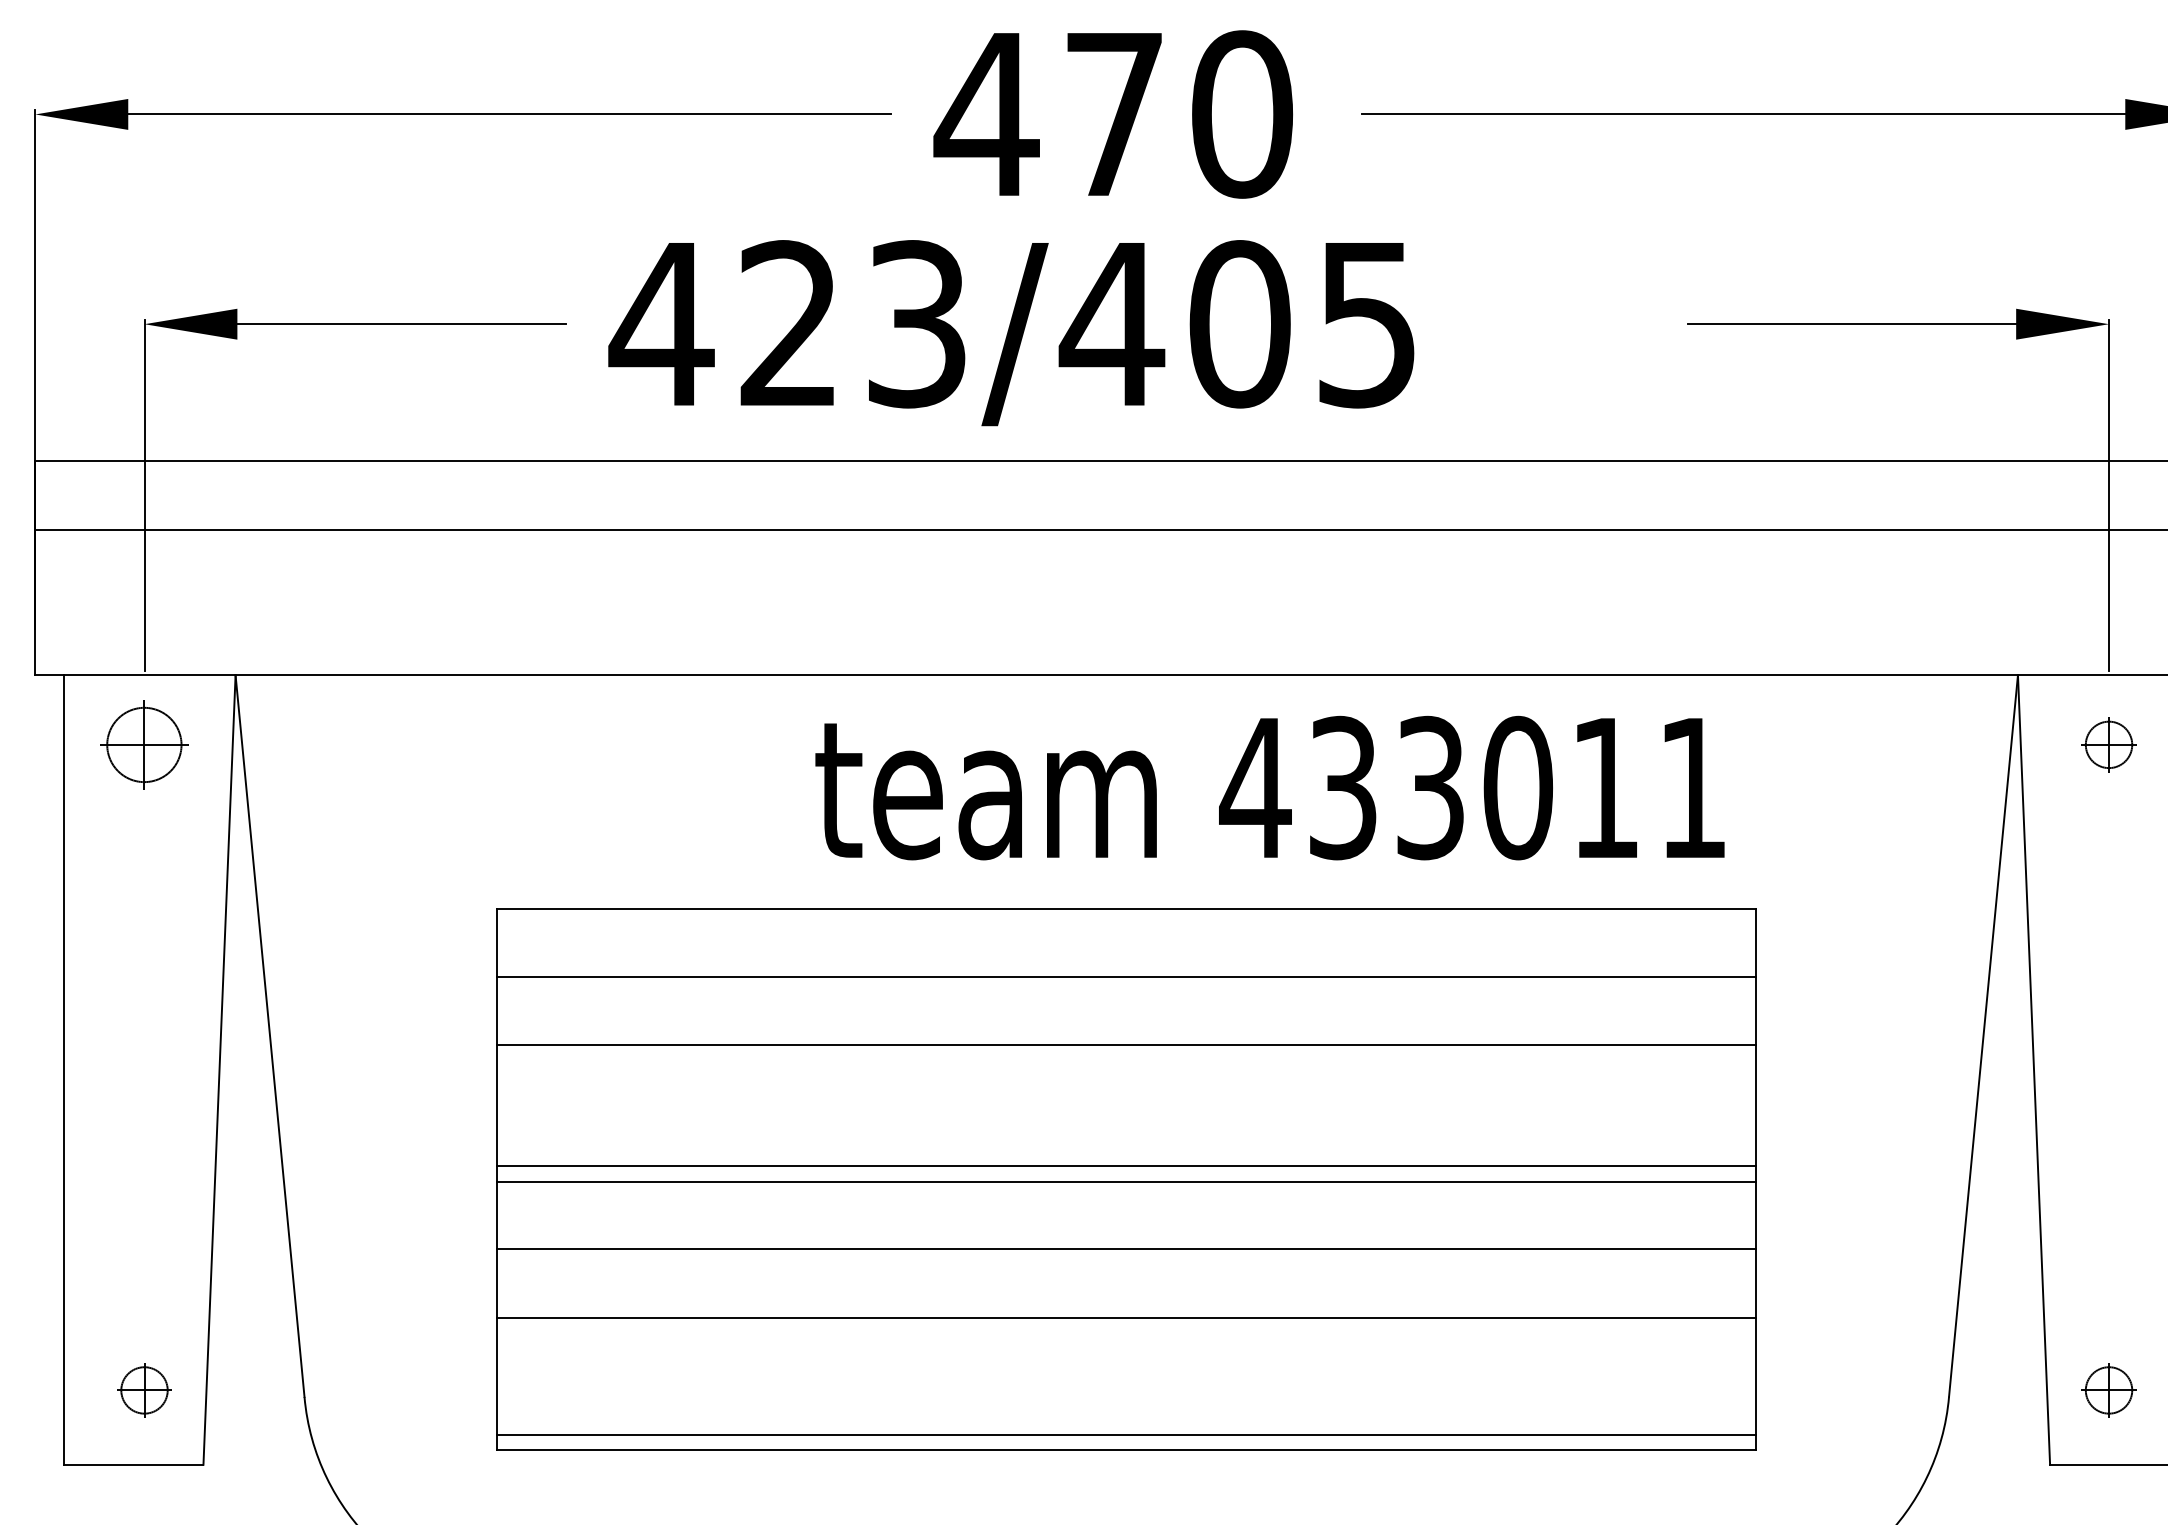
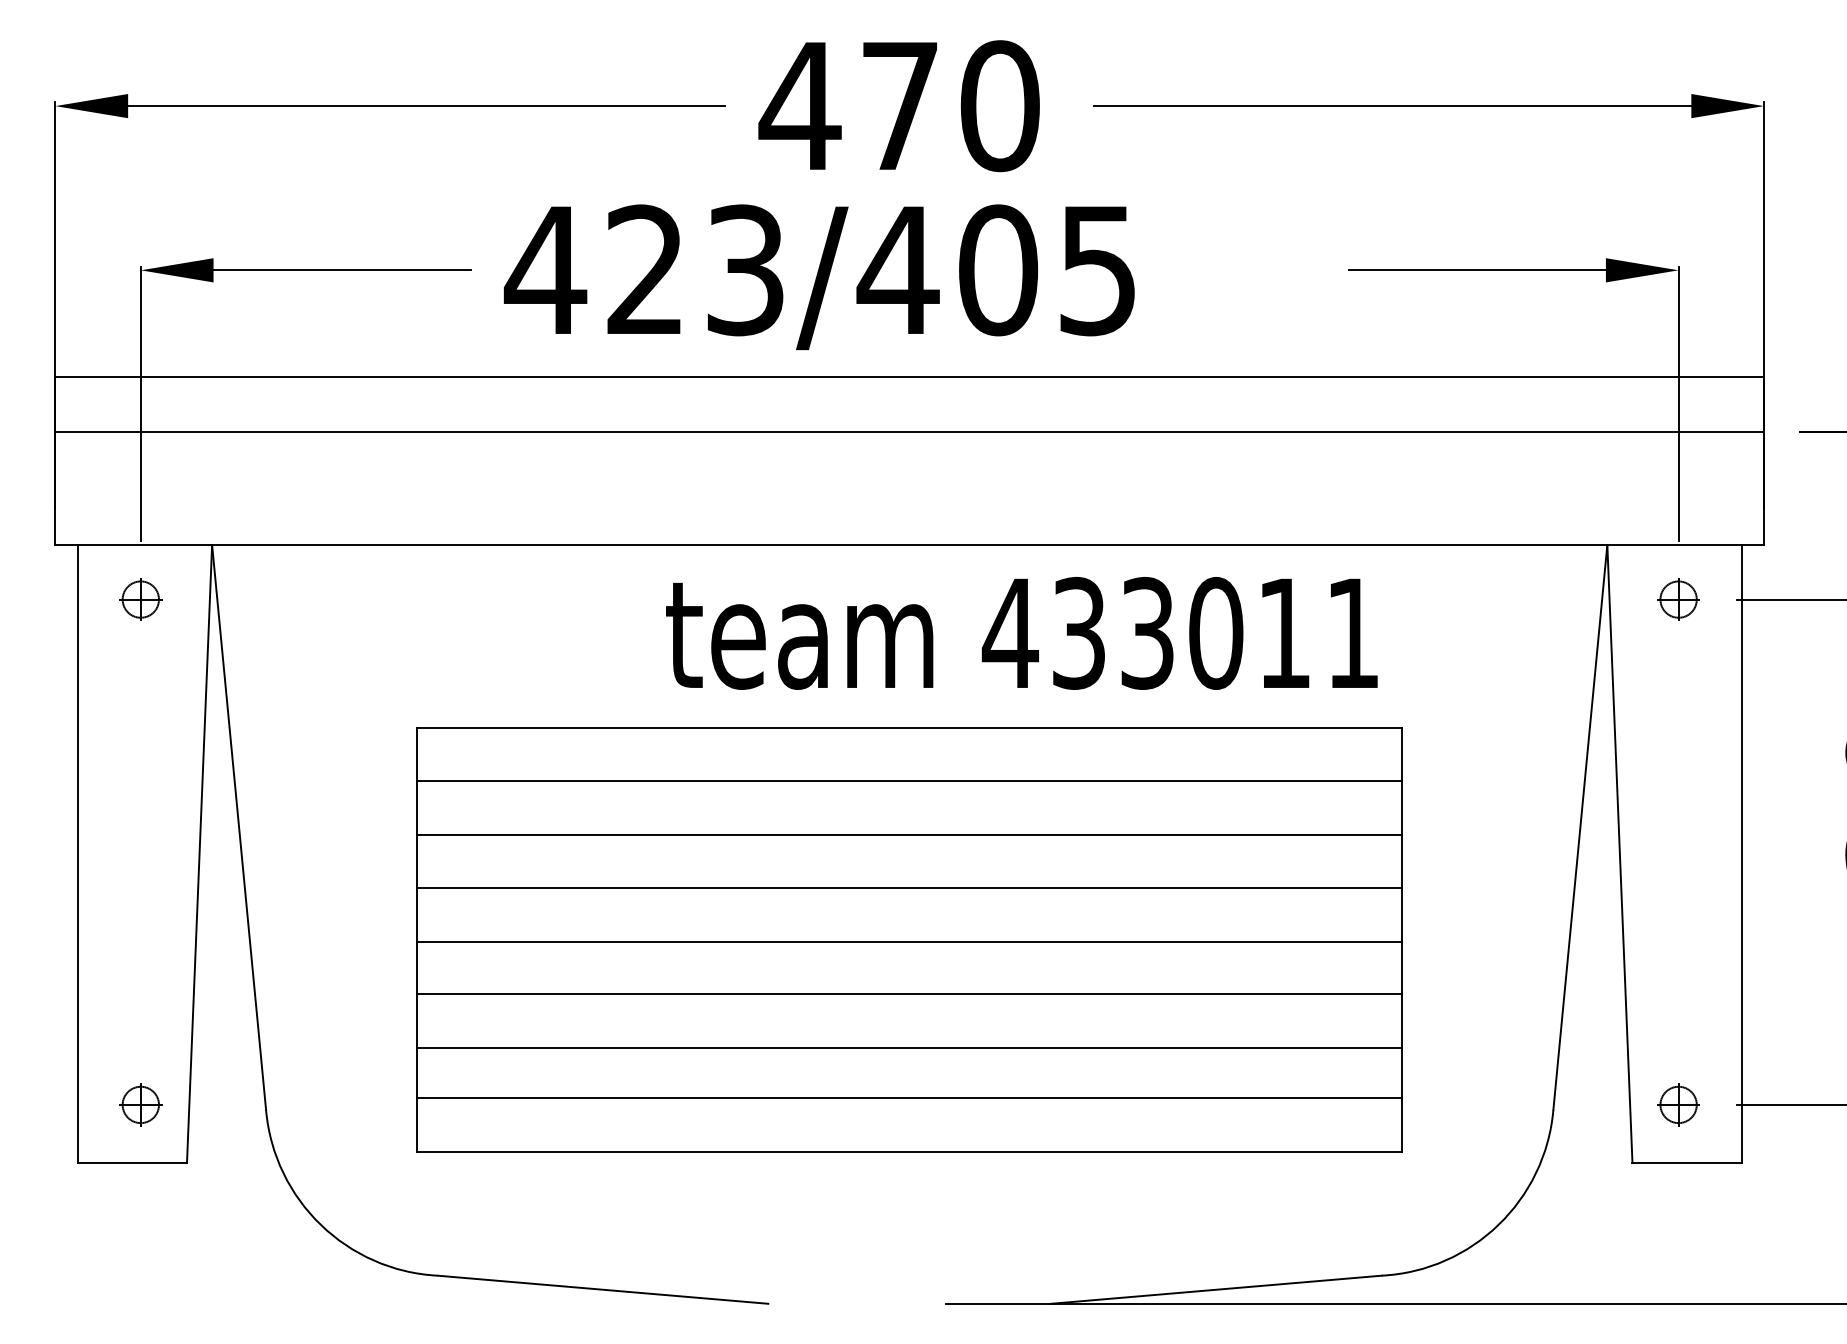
part: (144, 744) -> (140, 599), size x0.62
line: (1126, 1166) -> (909, 888), moved
line: (1126, 1435) -> (909, 1098), moved

